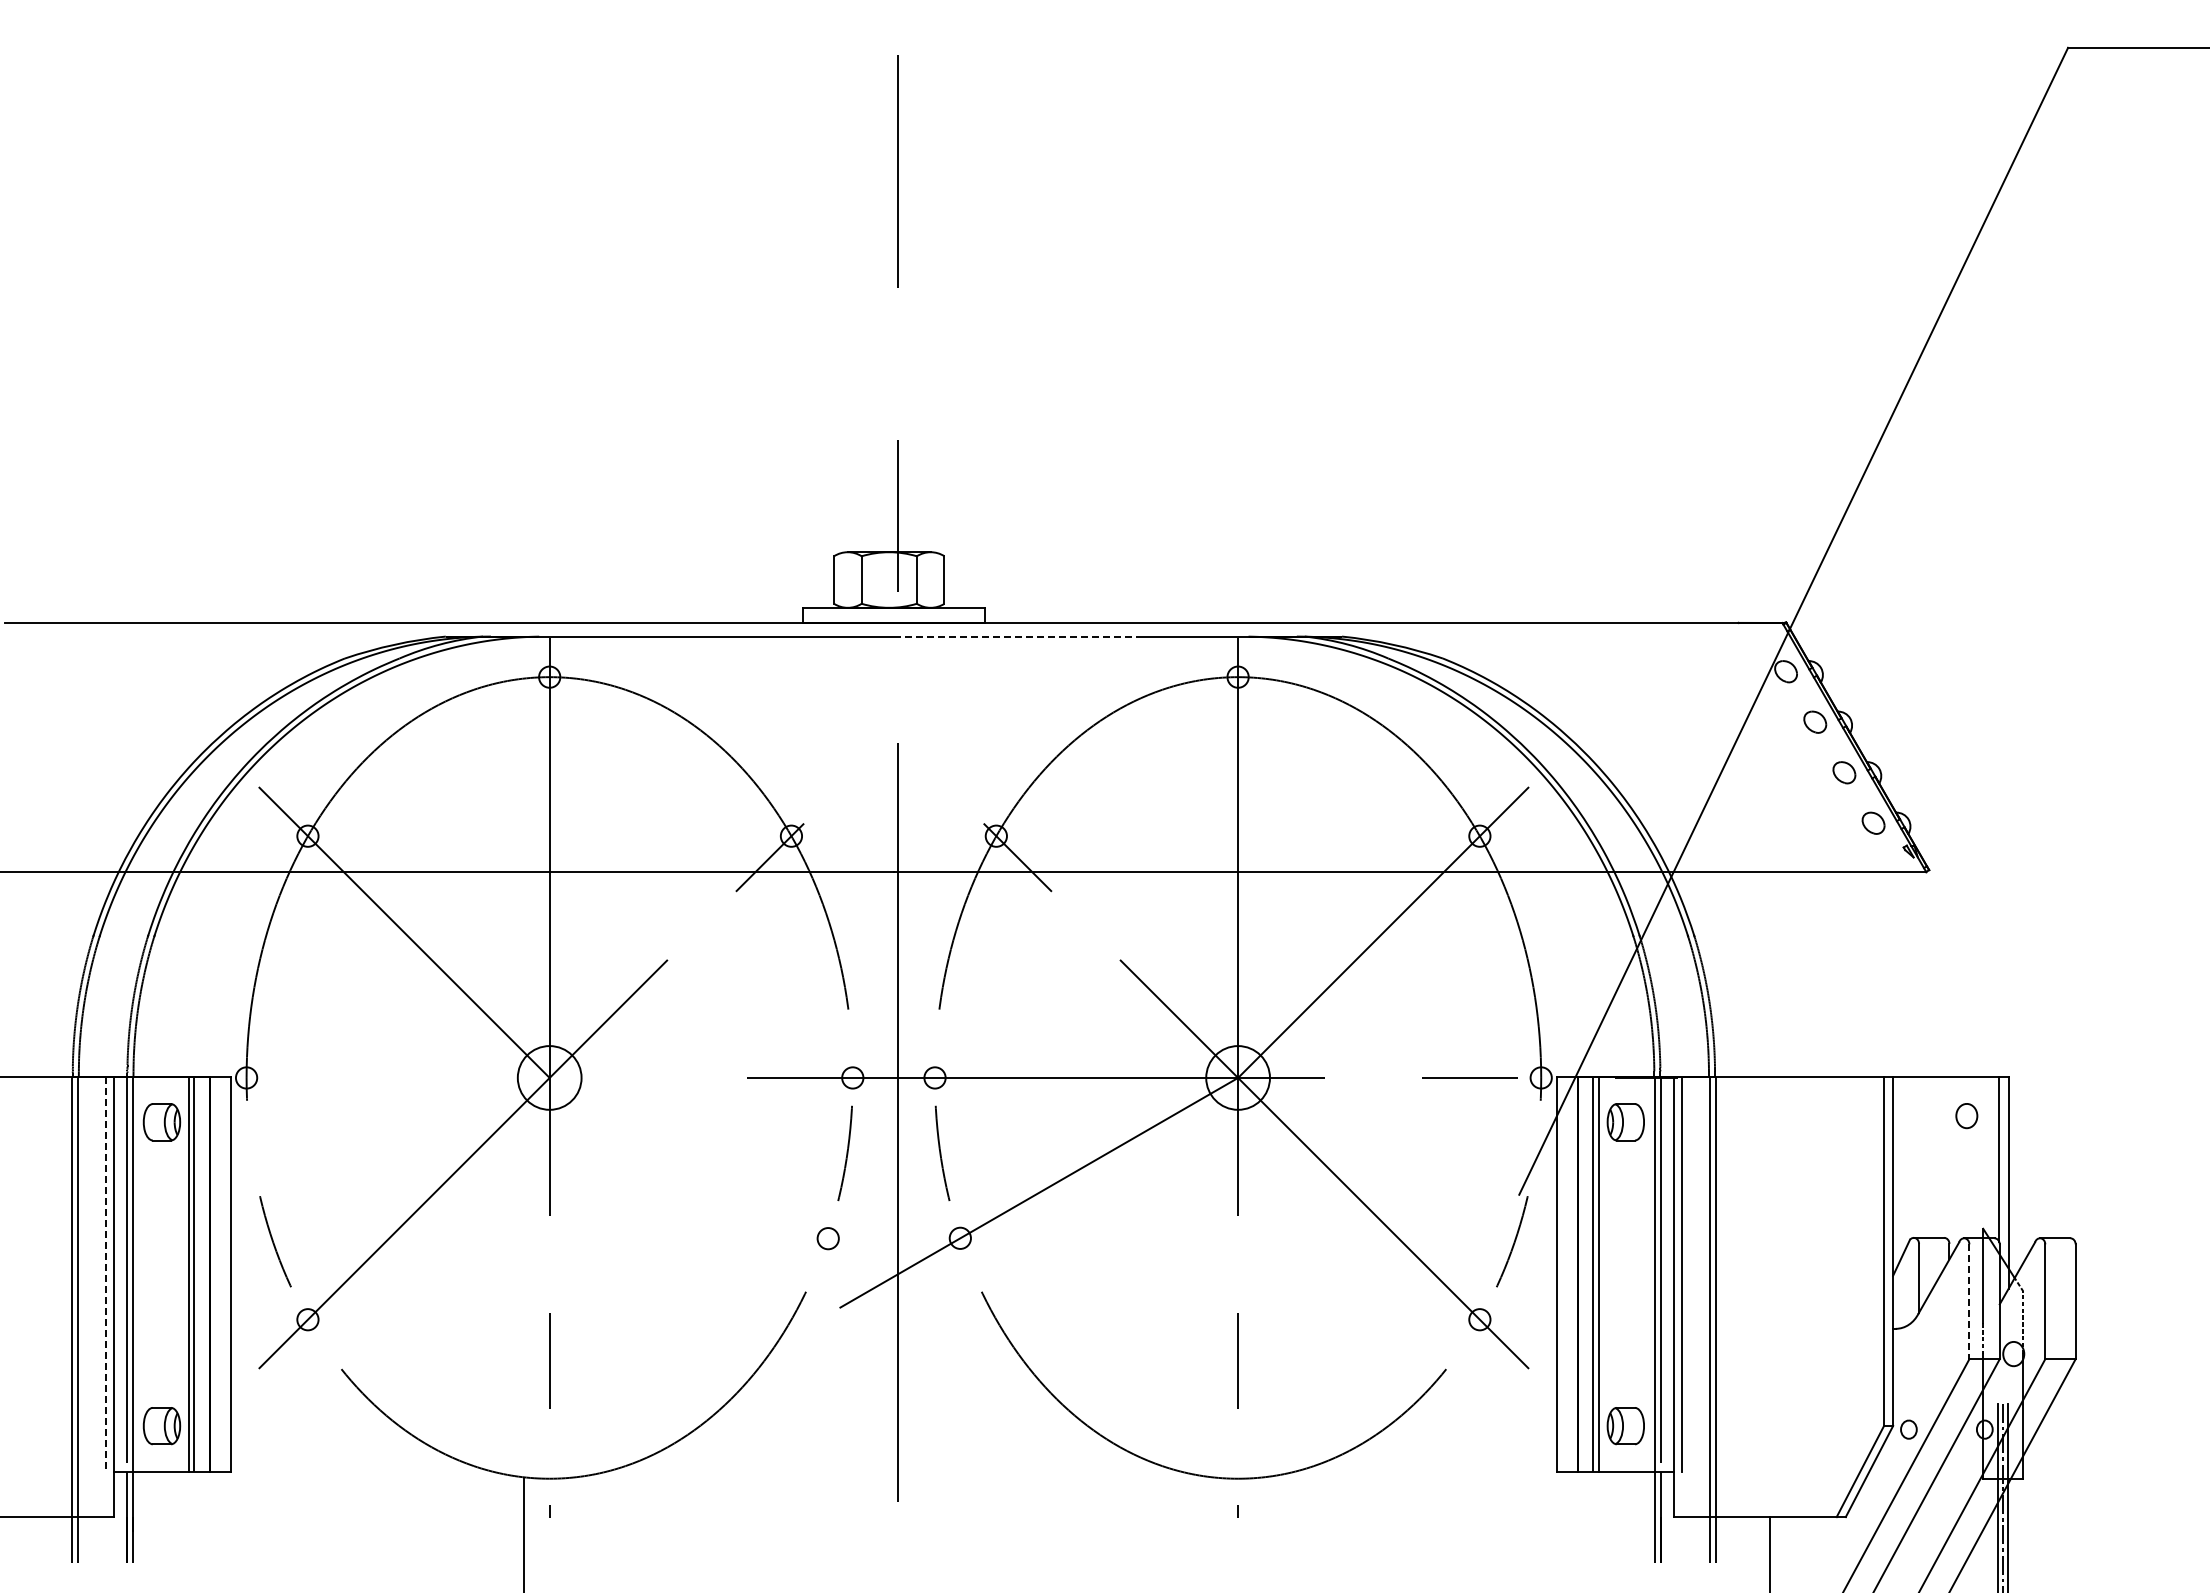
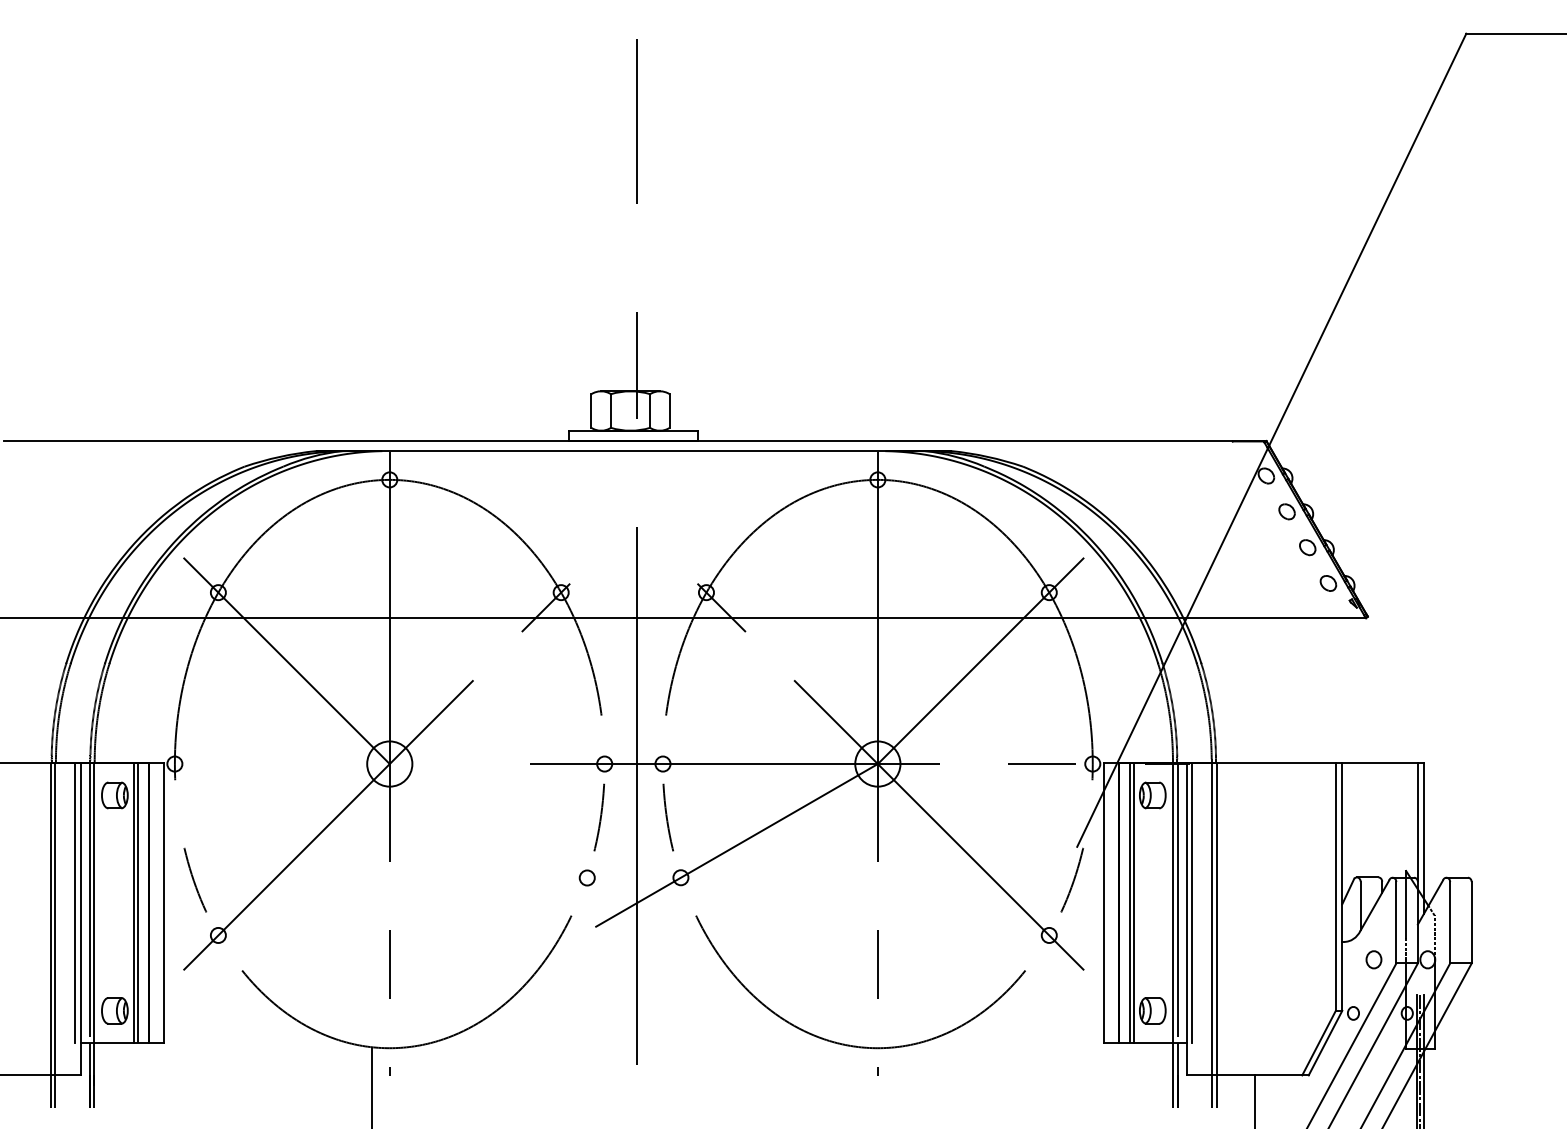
line: (1017, 636) -> (721, 451), dashed -> solid
part: (1966, 1116) -> (1373, 960), moved
line: (106, 1274) -> (75, 903), dashed -> solid
line: (1969, 1302) -> (1396, 923), dashed -> solid

